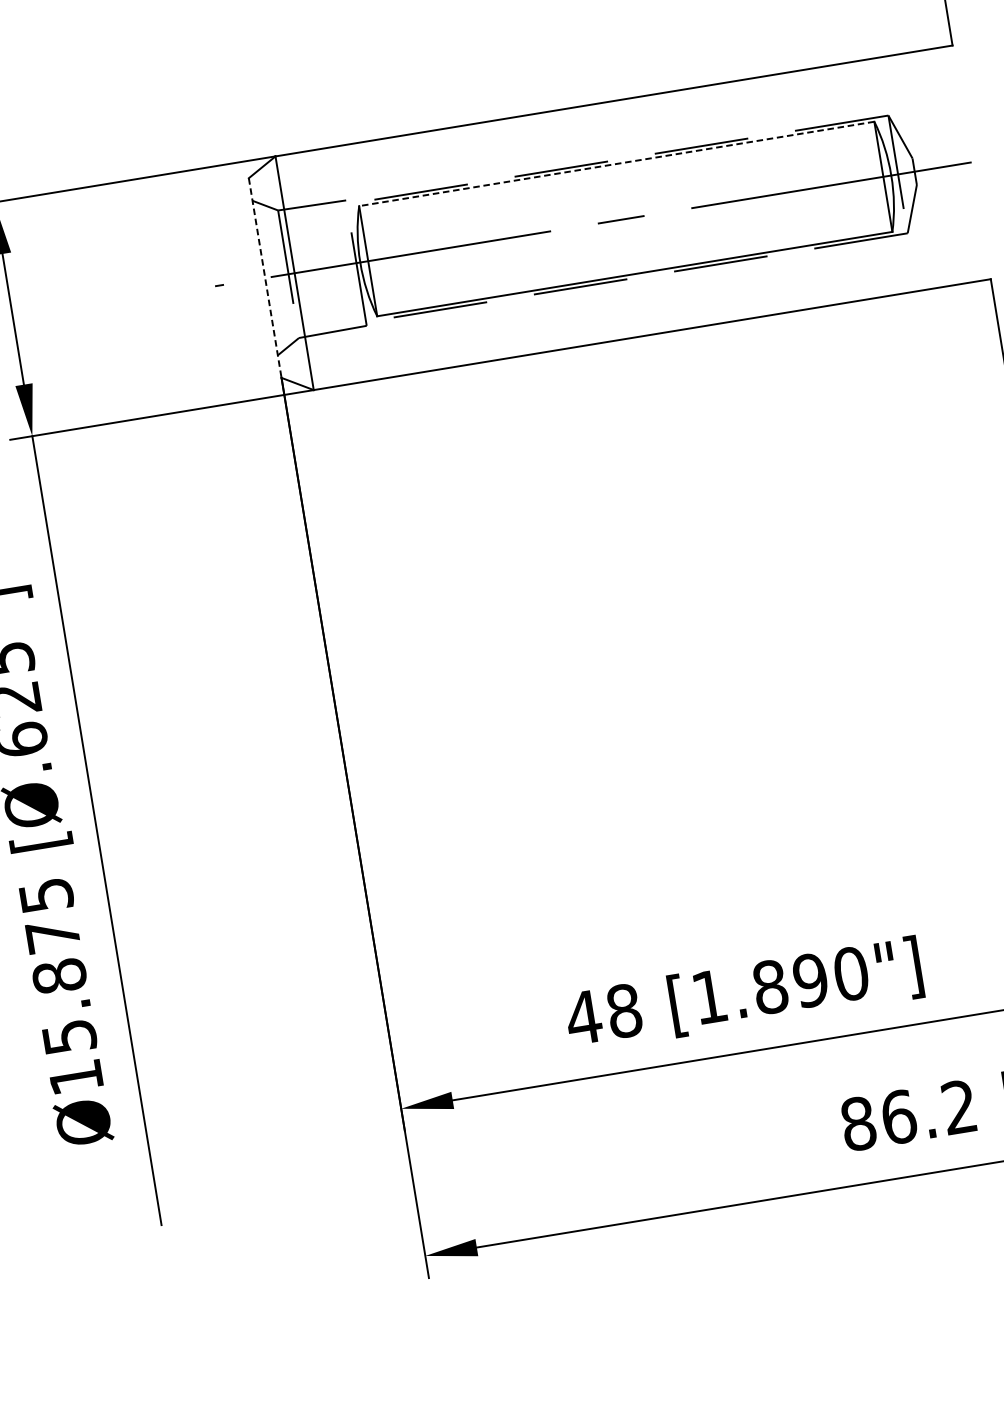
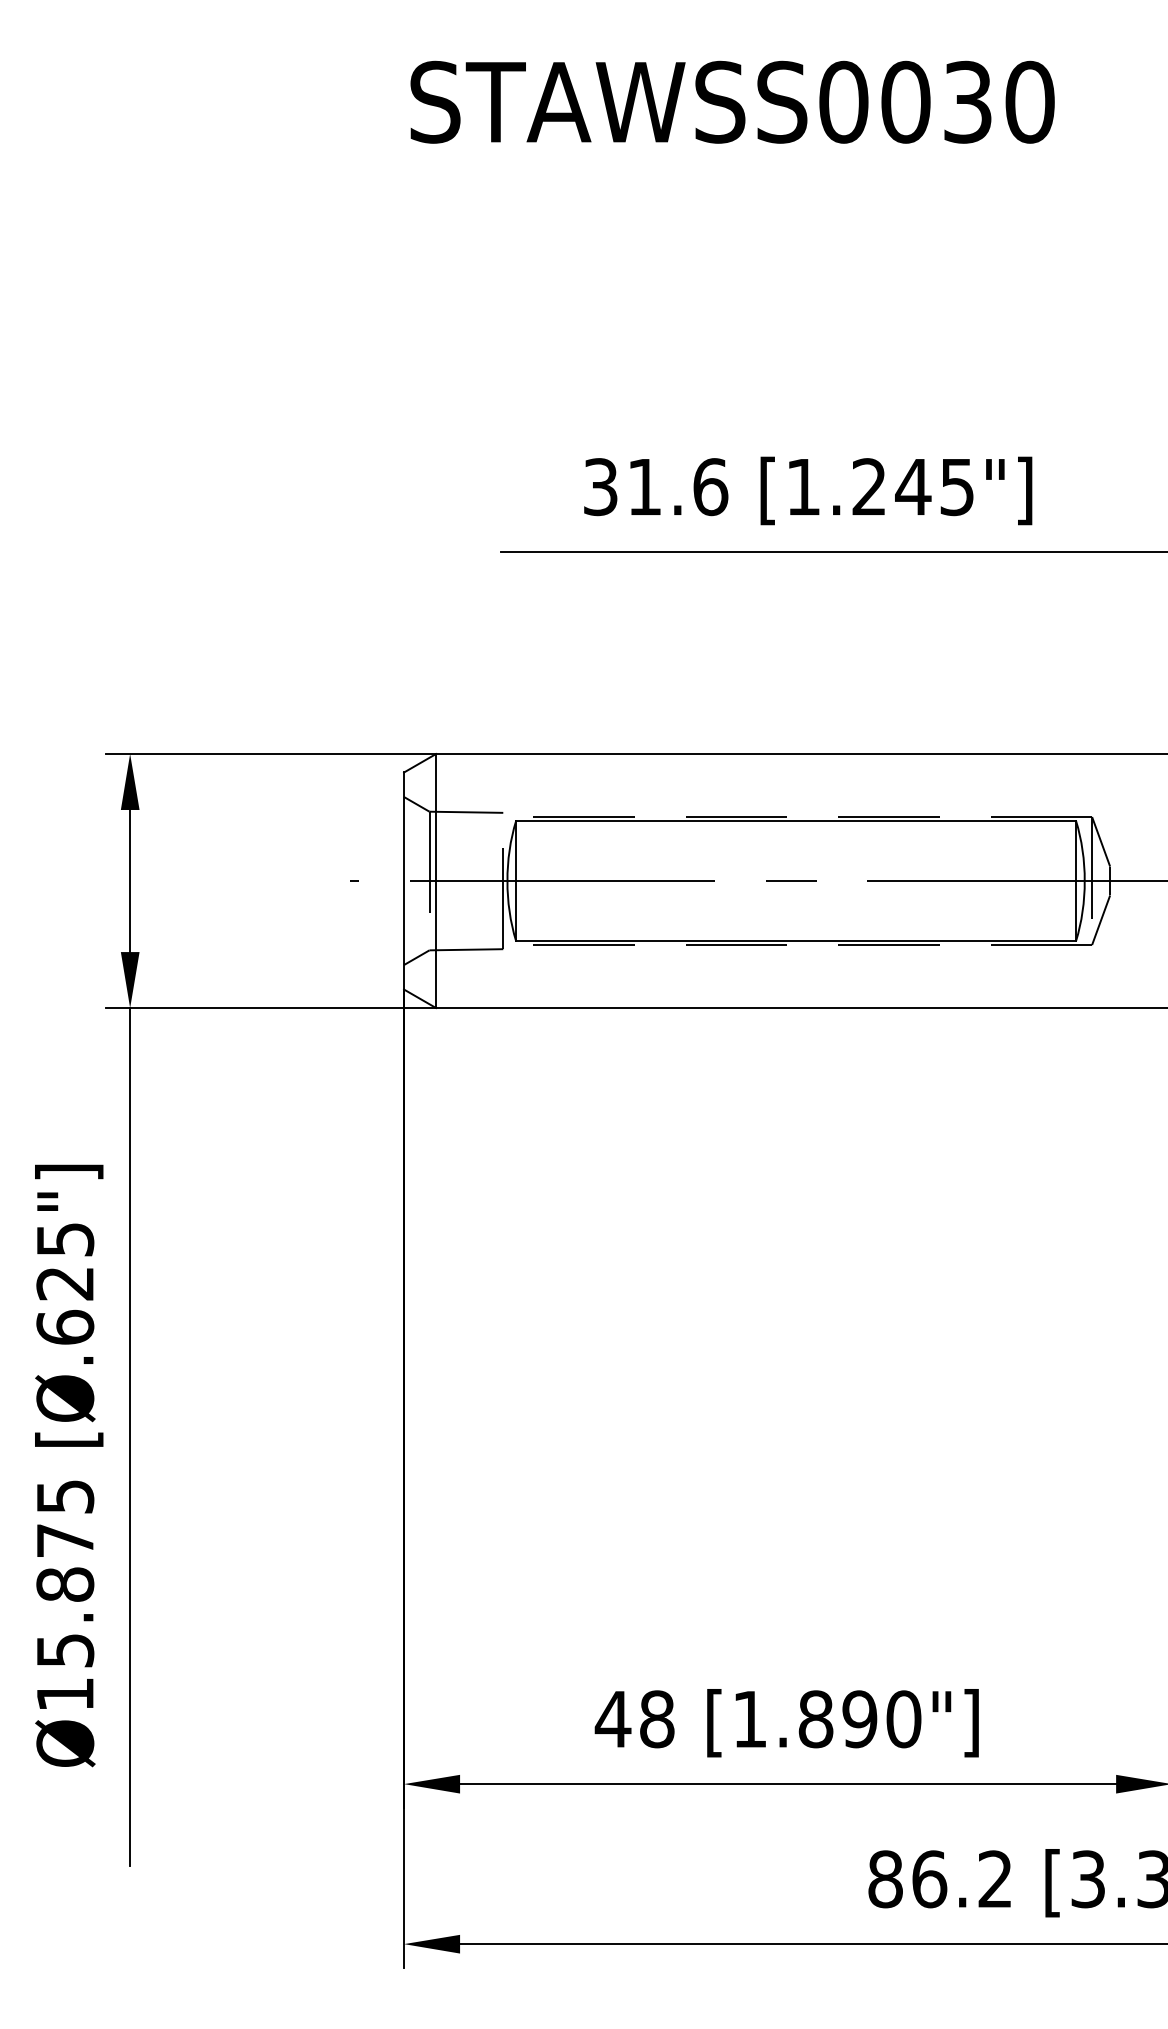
line: (616, 164) -> (795, 821), dashed -> solid
line: (265, 278) -> (404, 881), dashed -> solid

